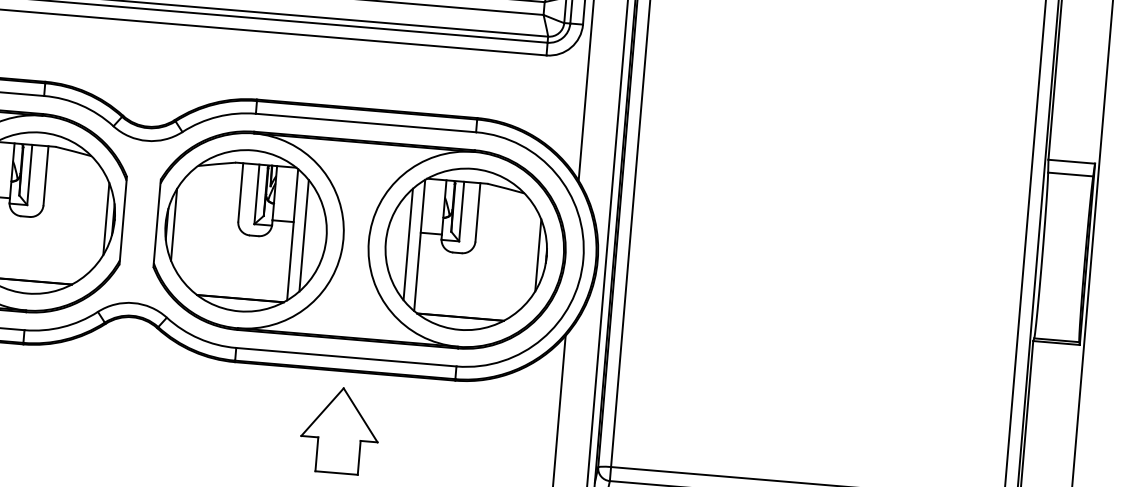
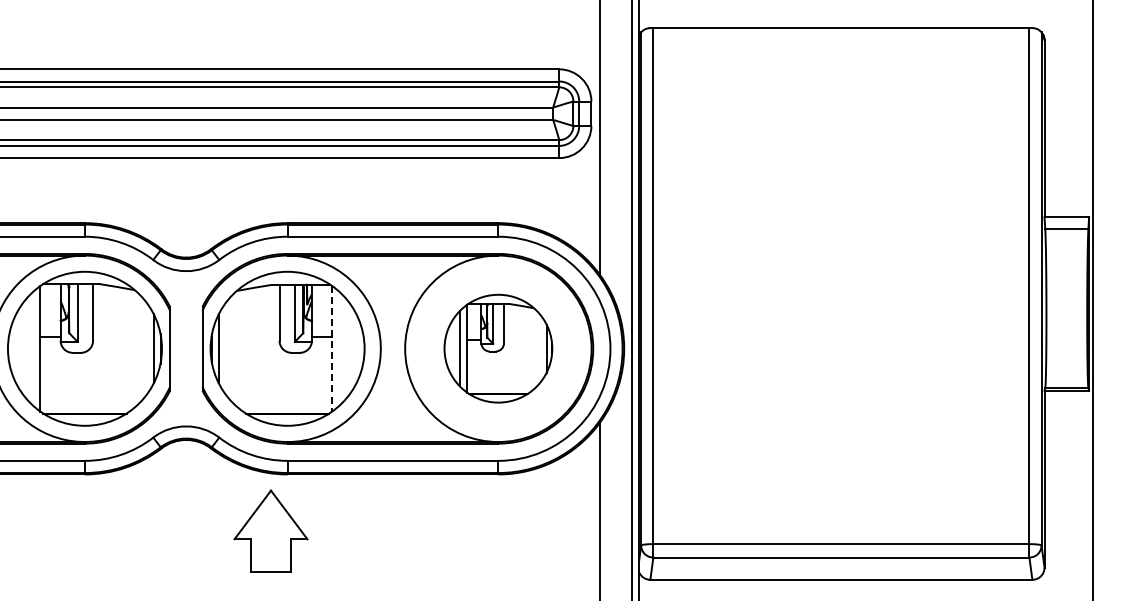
line: (292, 234) -> (332, 348), solid -> dashed
line: (304, 235) -> (343, 348), removed
part: (466, 249) -> (498, 348), size x0.7
part: (339, 429) -> (270, 530), moved

